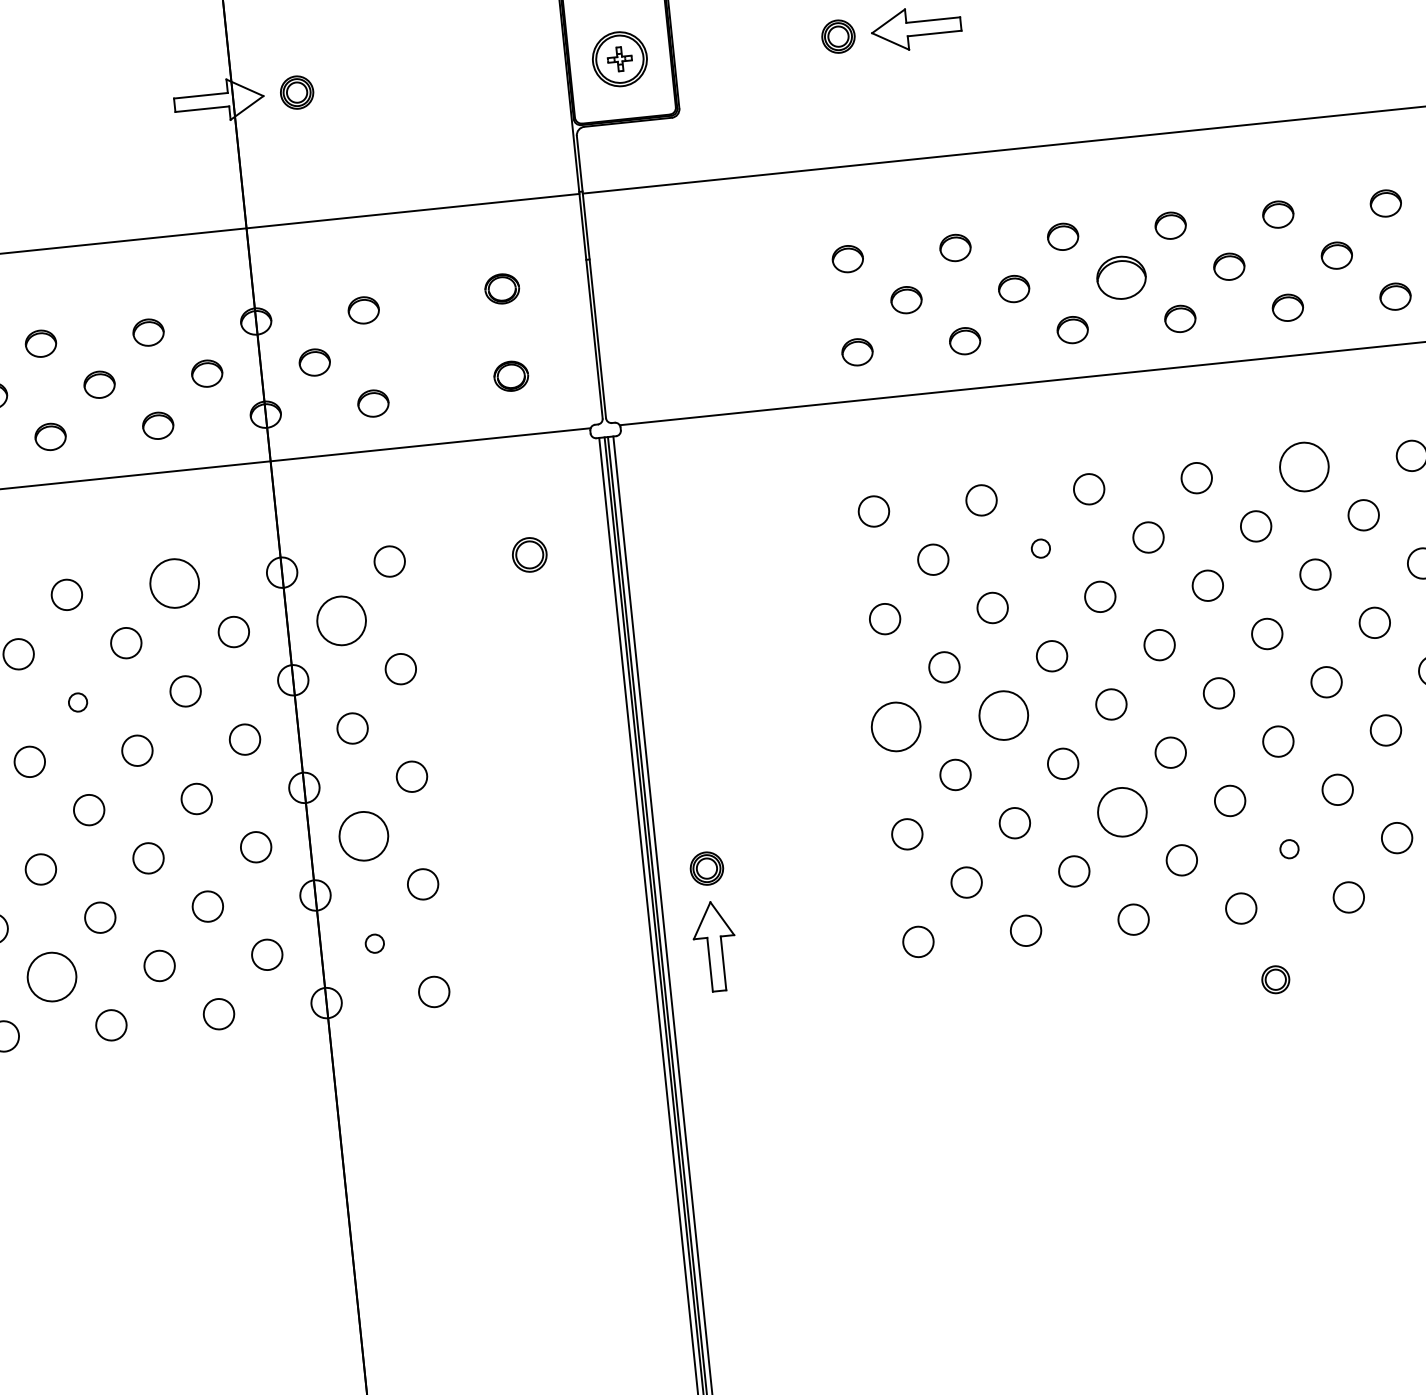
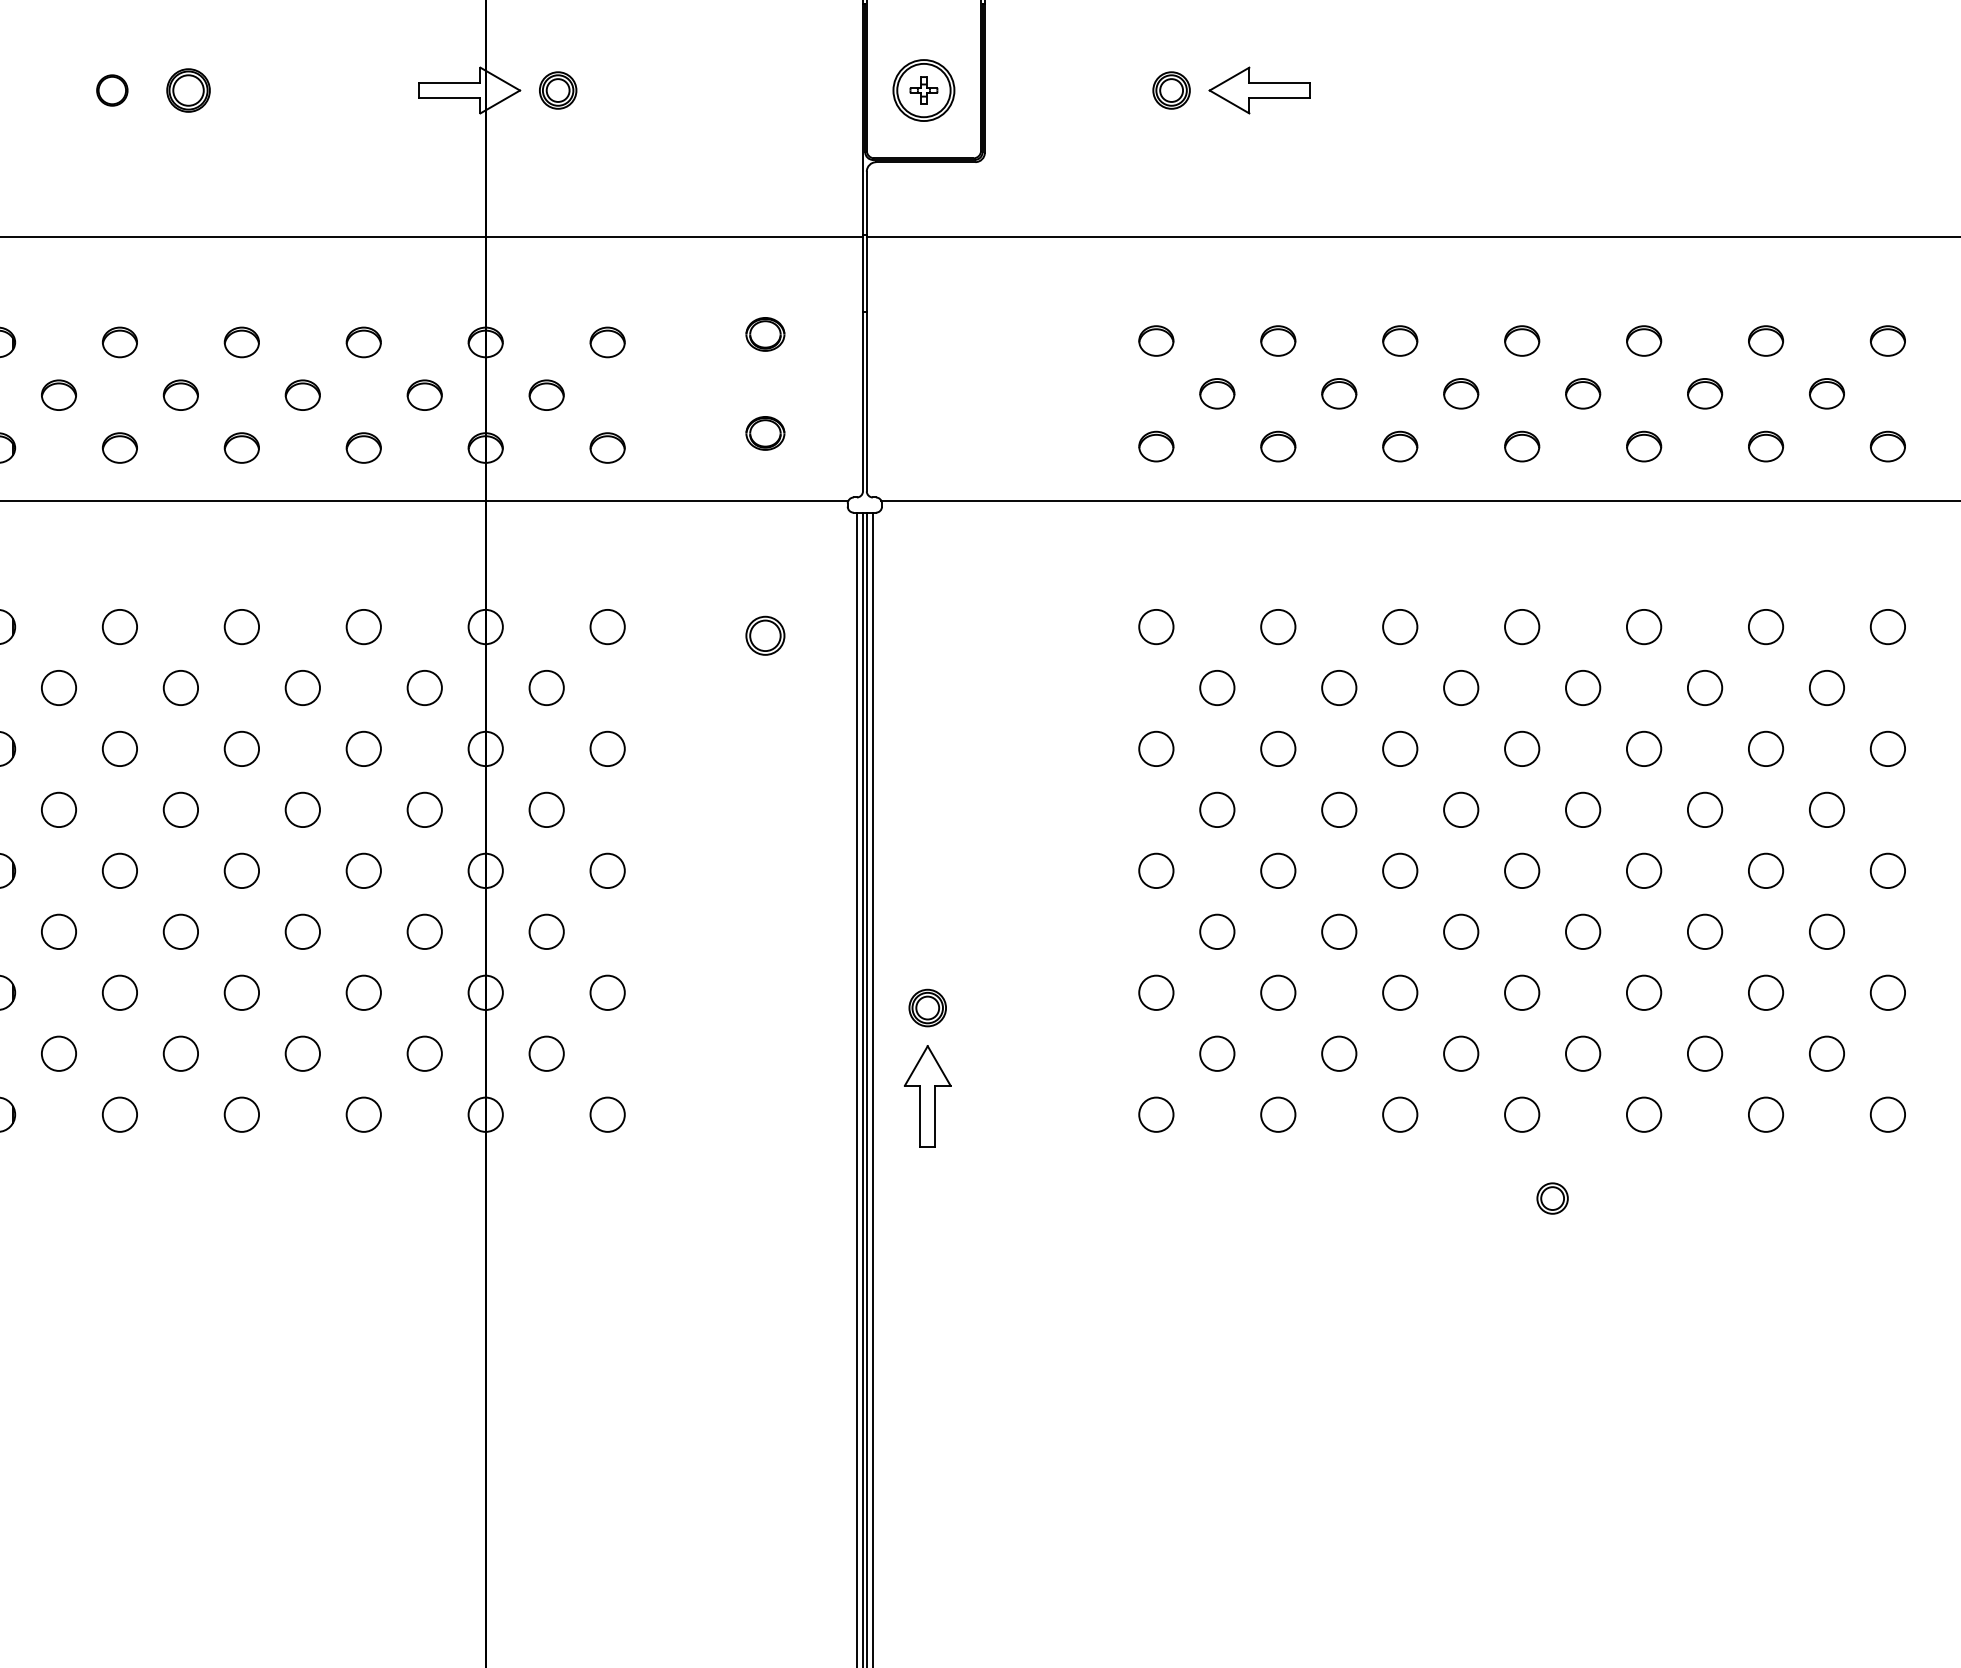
part: (1121, 277) -> (1461, 393), size x0.62
circle: (1303, 466) -> (1643, 626), size x0.62
circle: (1041, 548) -> (1339, 687), size x1.67
circle: (174, 584) -> (363, 627), size x0.62
circle: (341, 620) -> (546, 687), size x0.62
circle: (77, 702) -> (241, 748), size x1.67
circle: (1003, 715) -> (1278, 870), size x0.62
circle: (896, 726) -> (1156, 870), size x0.62
circle: (1122, 811) -> (1400, 992), size x0.62
circle: (363, 835) -> (546, 931), size x0.62
circle: (1288, 849) -> (1582, 1053), size x1.67
circle: (374, 943) -> (546, 1053), size x1.67
circle: (51, 976) -> (180, 1053), size x0.62

